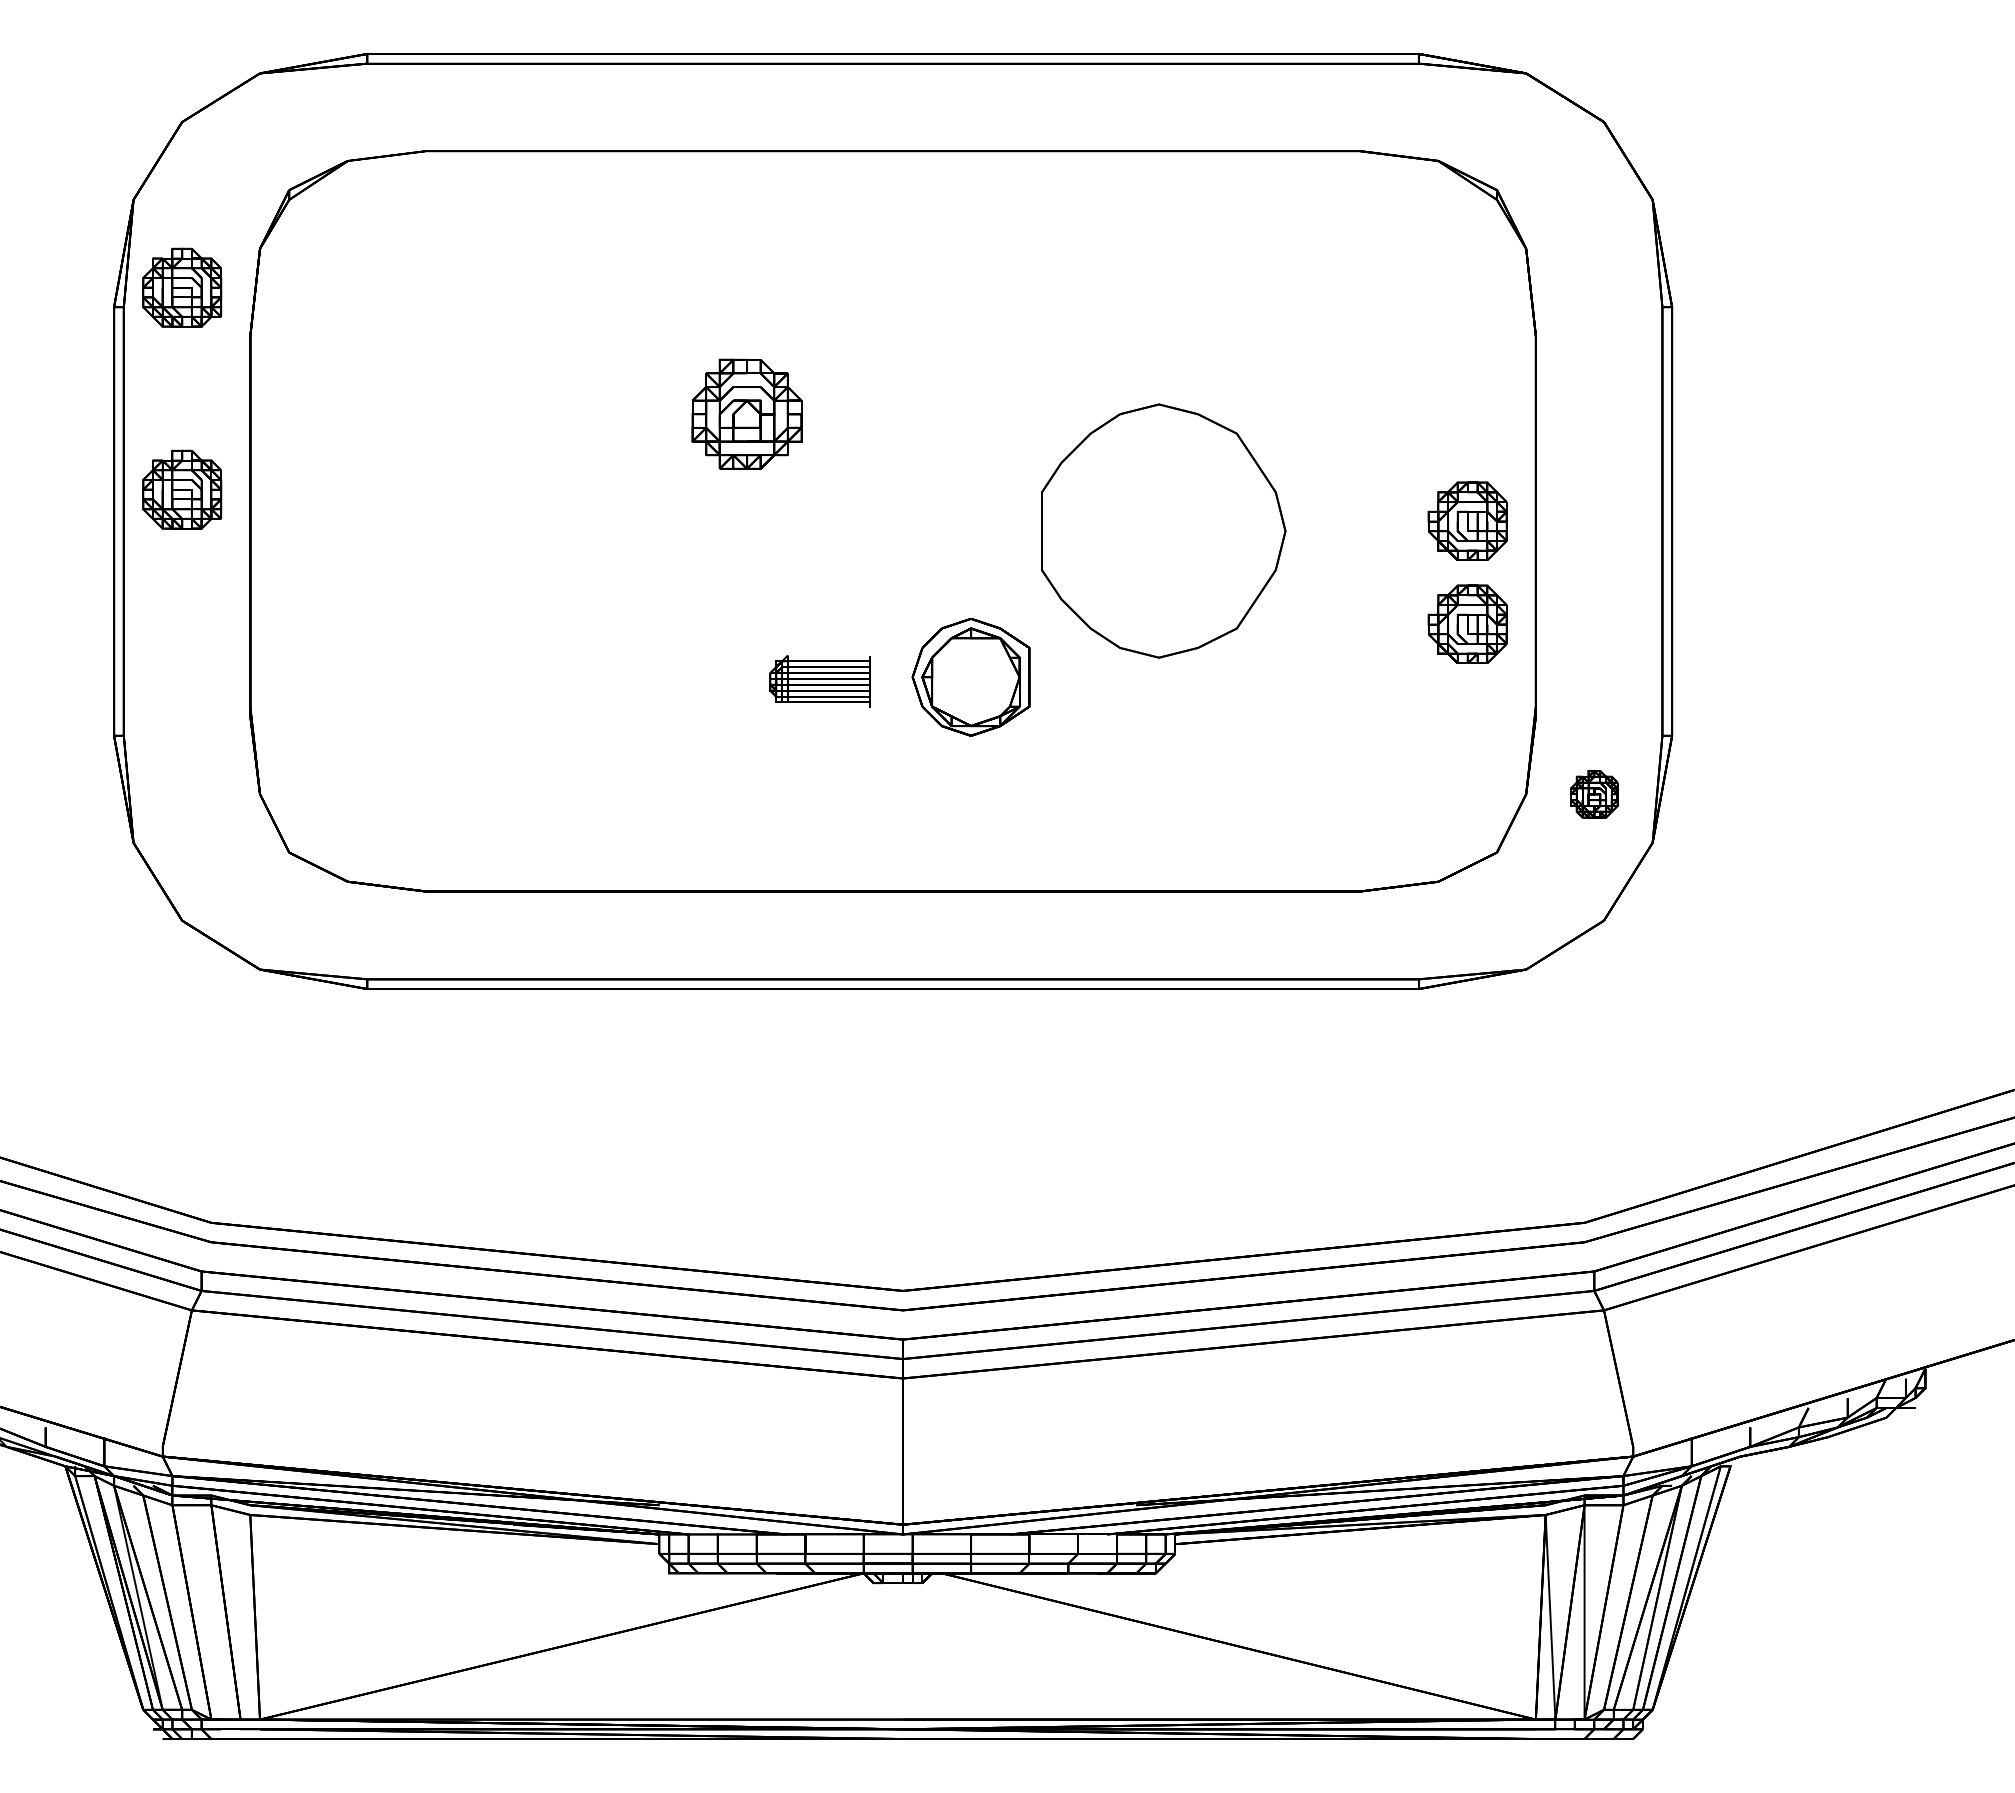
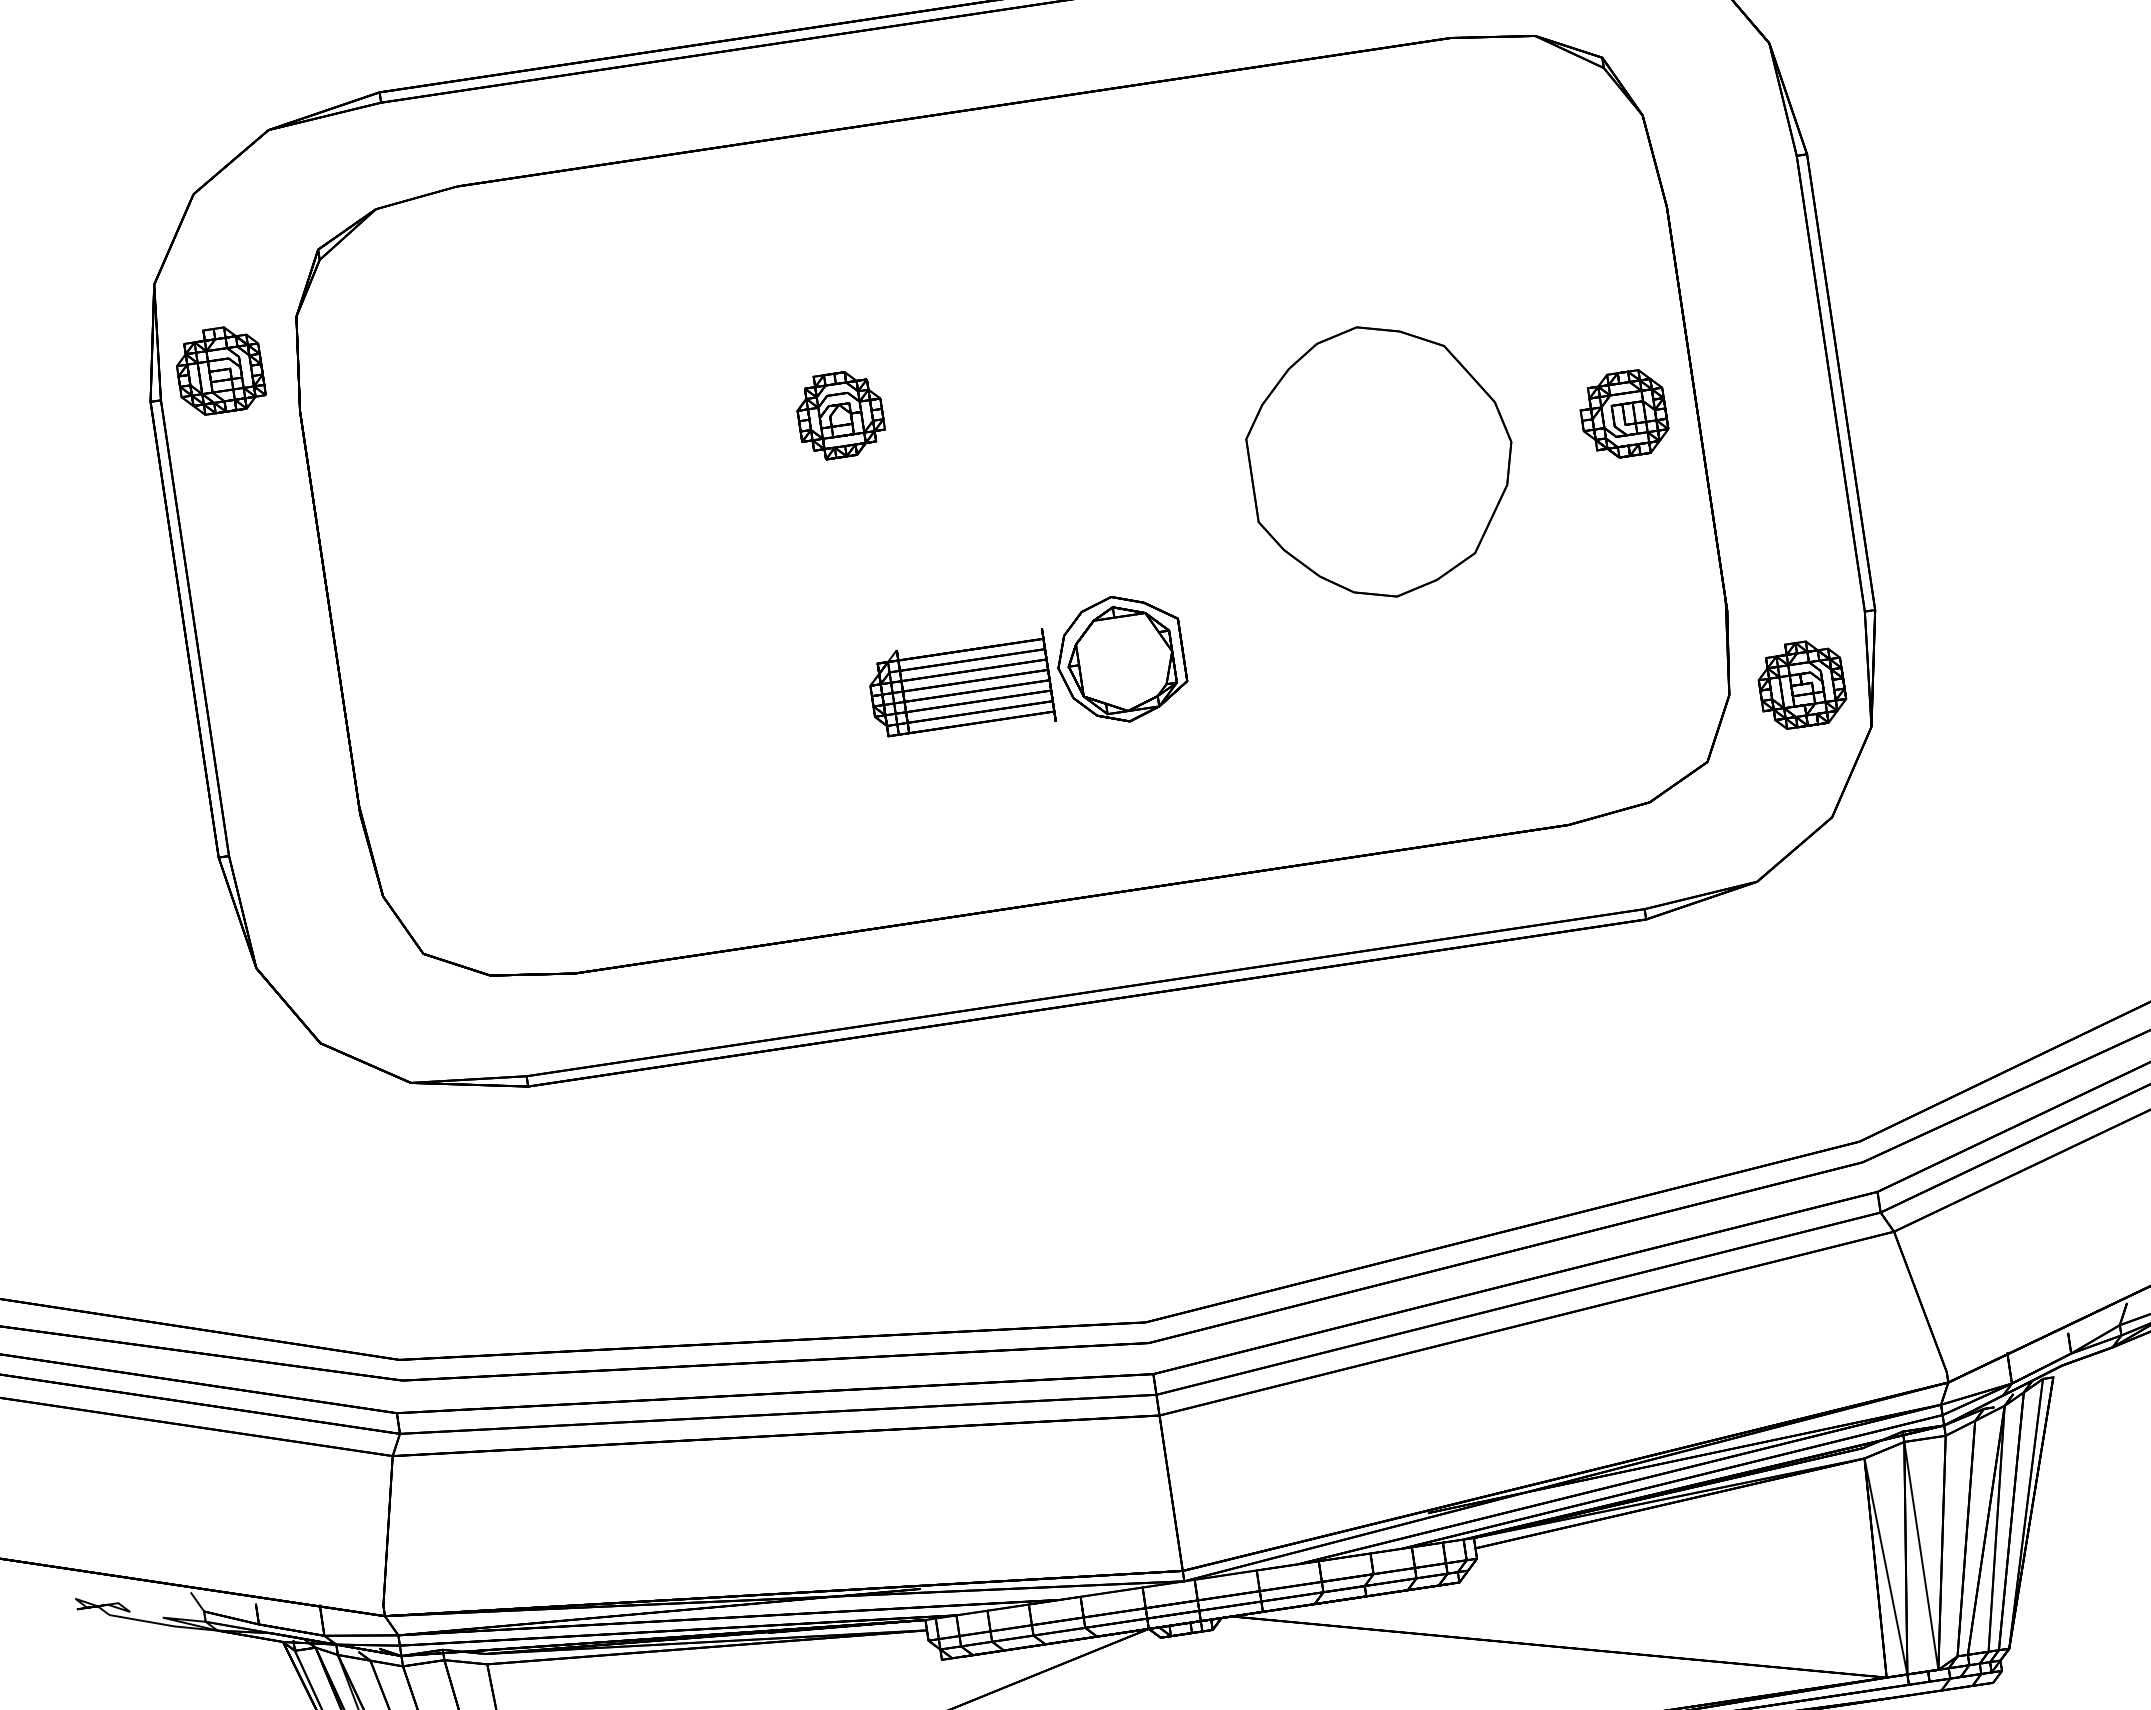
part: (746, 413) -> (839, 414), size x0.71
part: (182, 489) -> (252, 584), removed
part: (1163, 530) -> (1381, 460), moved
part: (1467, 623) -> (1639, 523), removed
part: (819, 681) -> (960, 687), size x1.67
part: (1594, 794) -> (1801, 684), size x1.67

